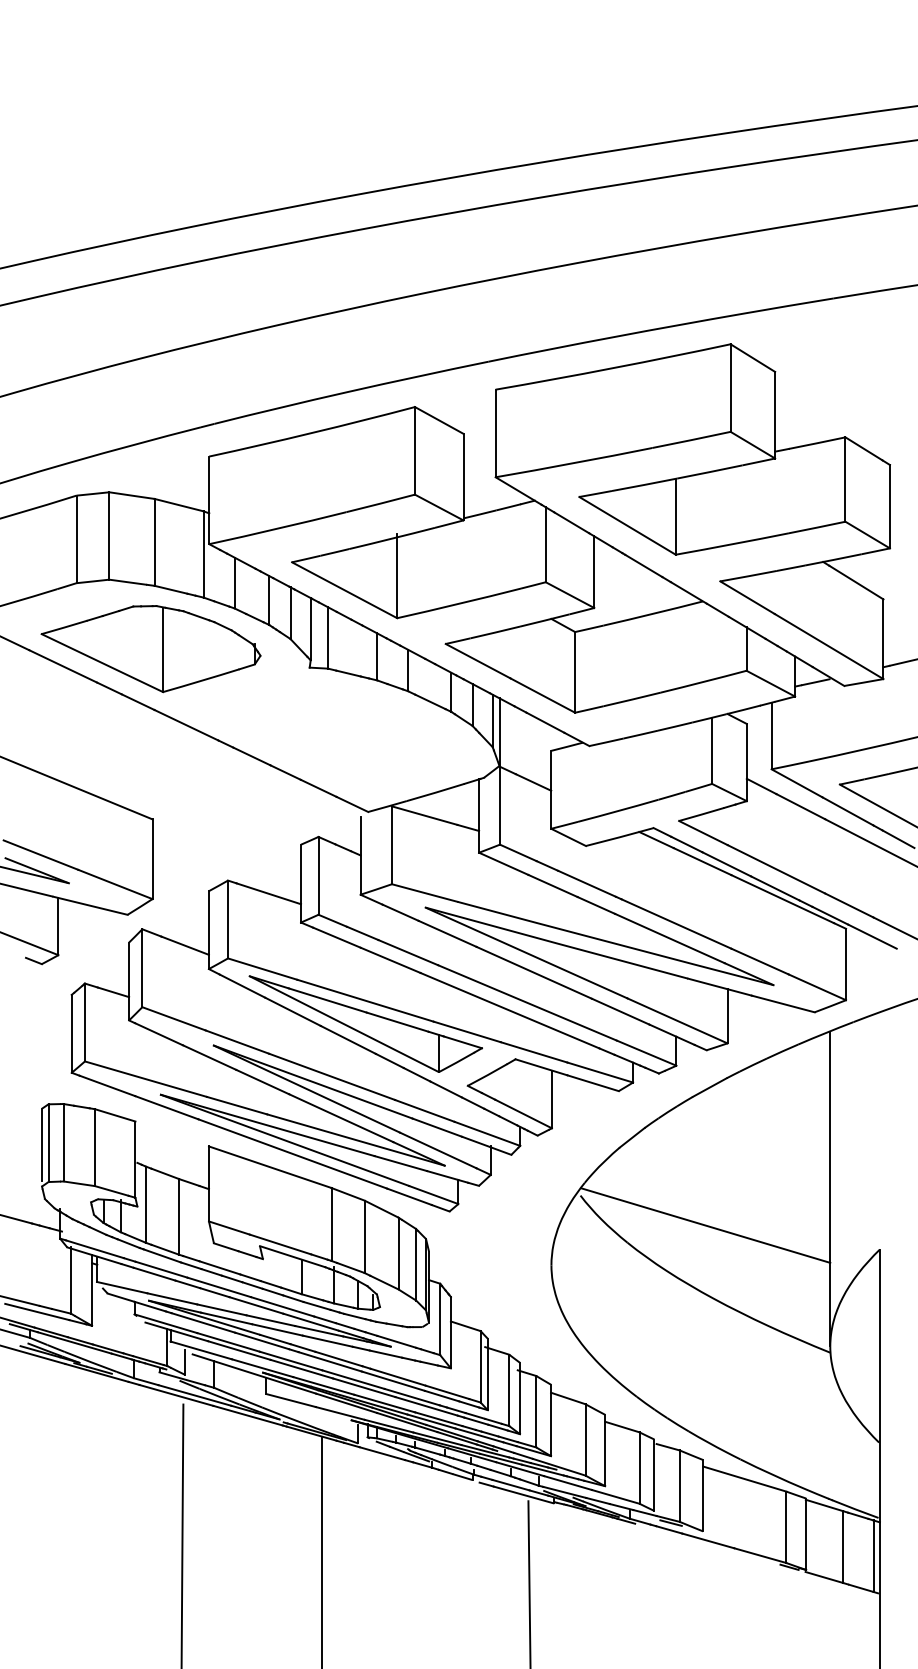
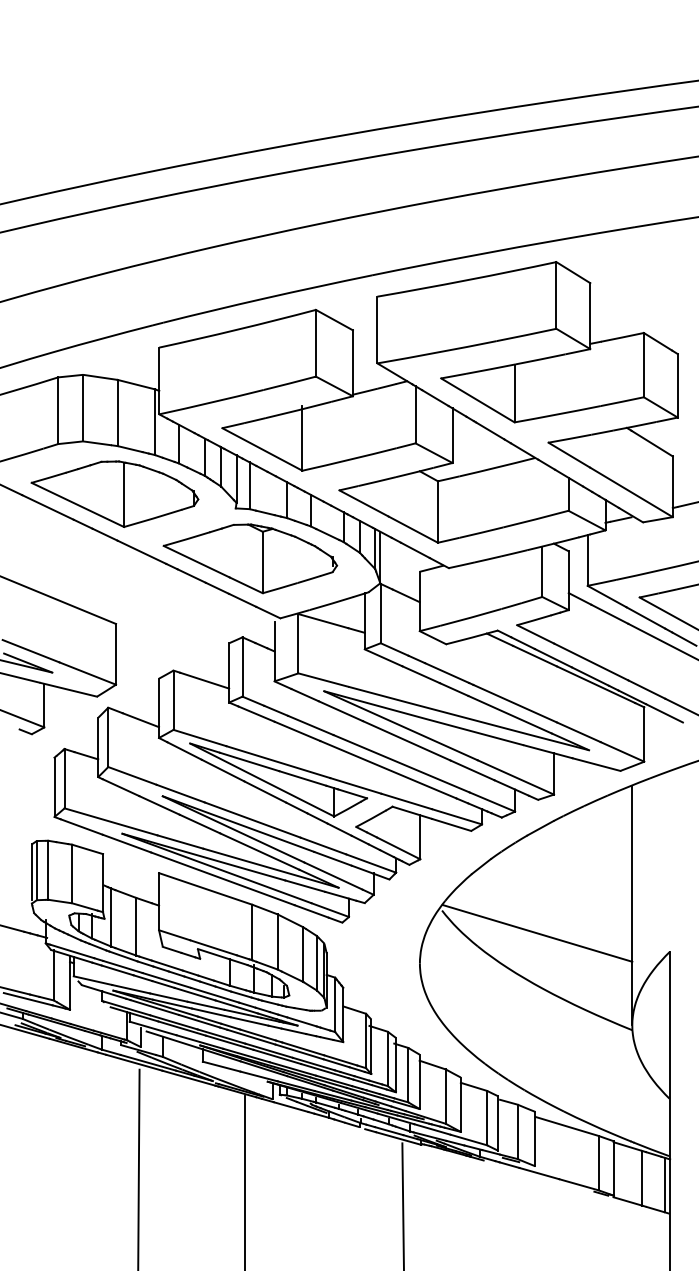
part: (328, 733) -> (250, 558), added

